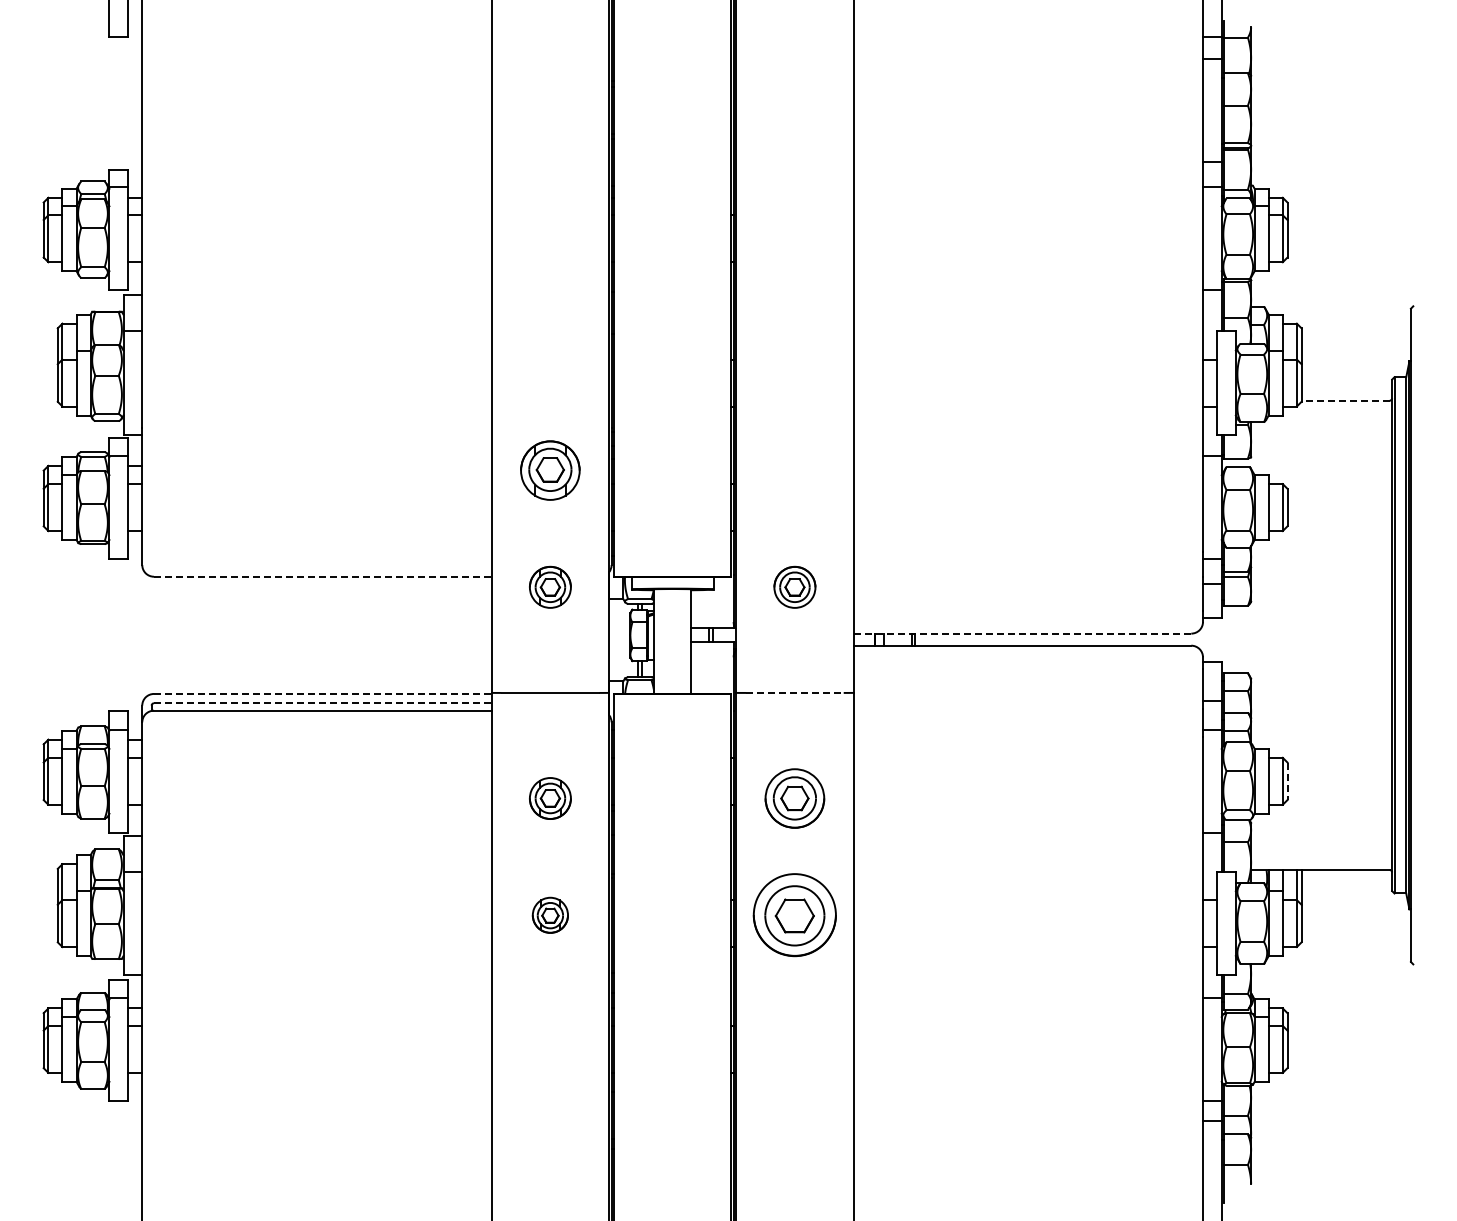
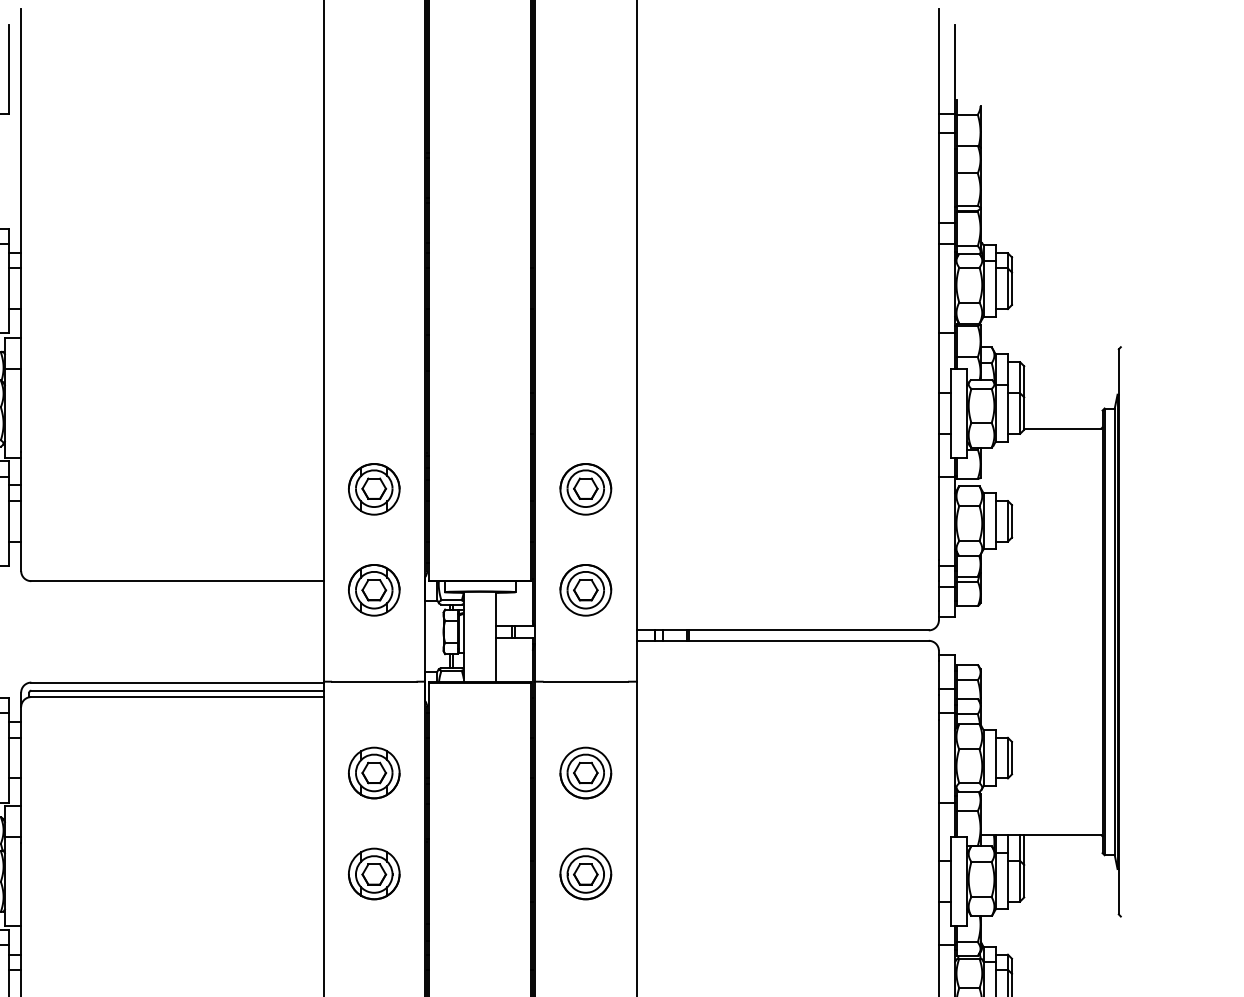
line: (1345, 400) -> (1062, 428), dashed -> solid
part: (794, 470) -> (585, 489), added
line: (322, 576) -> (177, 580), dashed -> solid
part: (550, 587) -> (374, 590), size x1.43
part: (794, 587) -> (585, 590), size x1.43
line: (1022, 633) -> (782, 630), dashed -> solid
line: (794, 692) -> (585, 681), dashed -> solid
line: (322, 693) -> (177, 682), dashed -> solid
line: (322, 703) -> (177, 690), dashed -> solid
line: (1287, 781) -> (1012, 758), dashed -> solid
part: (550, 798) -> (374, 773), size x1.43
part: (550, 915) -> (374, 874), size x1.67
part: (794, 915) -> (585, 874), size x0.71

